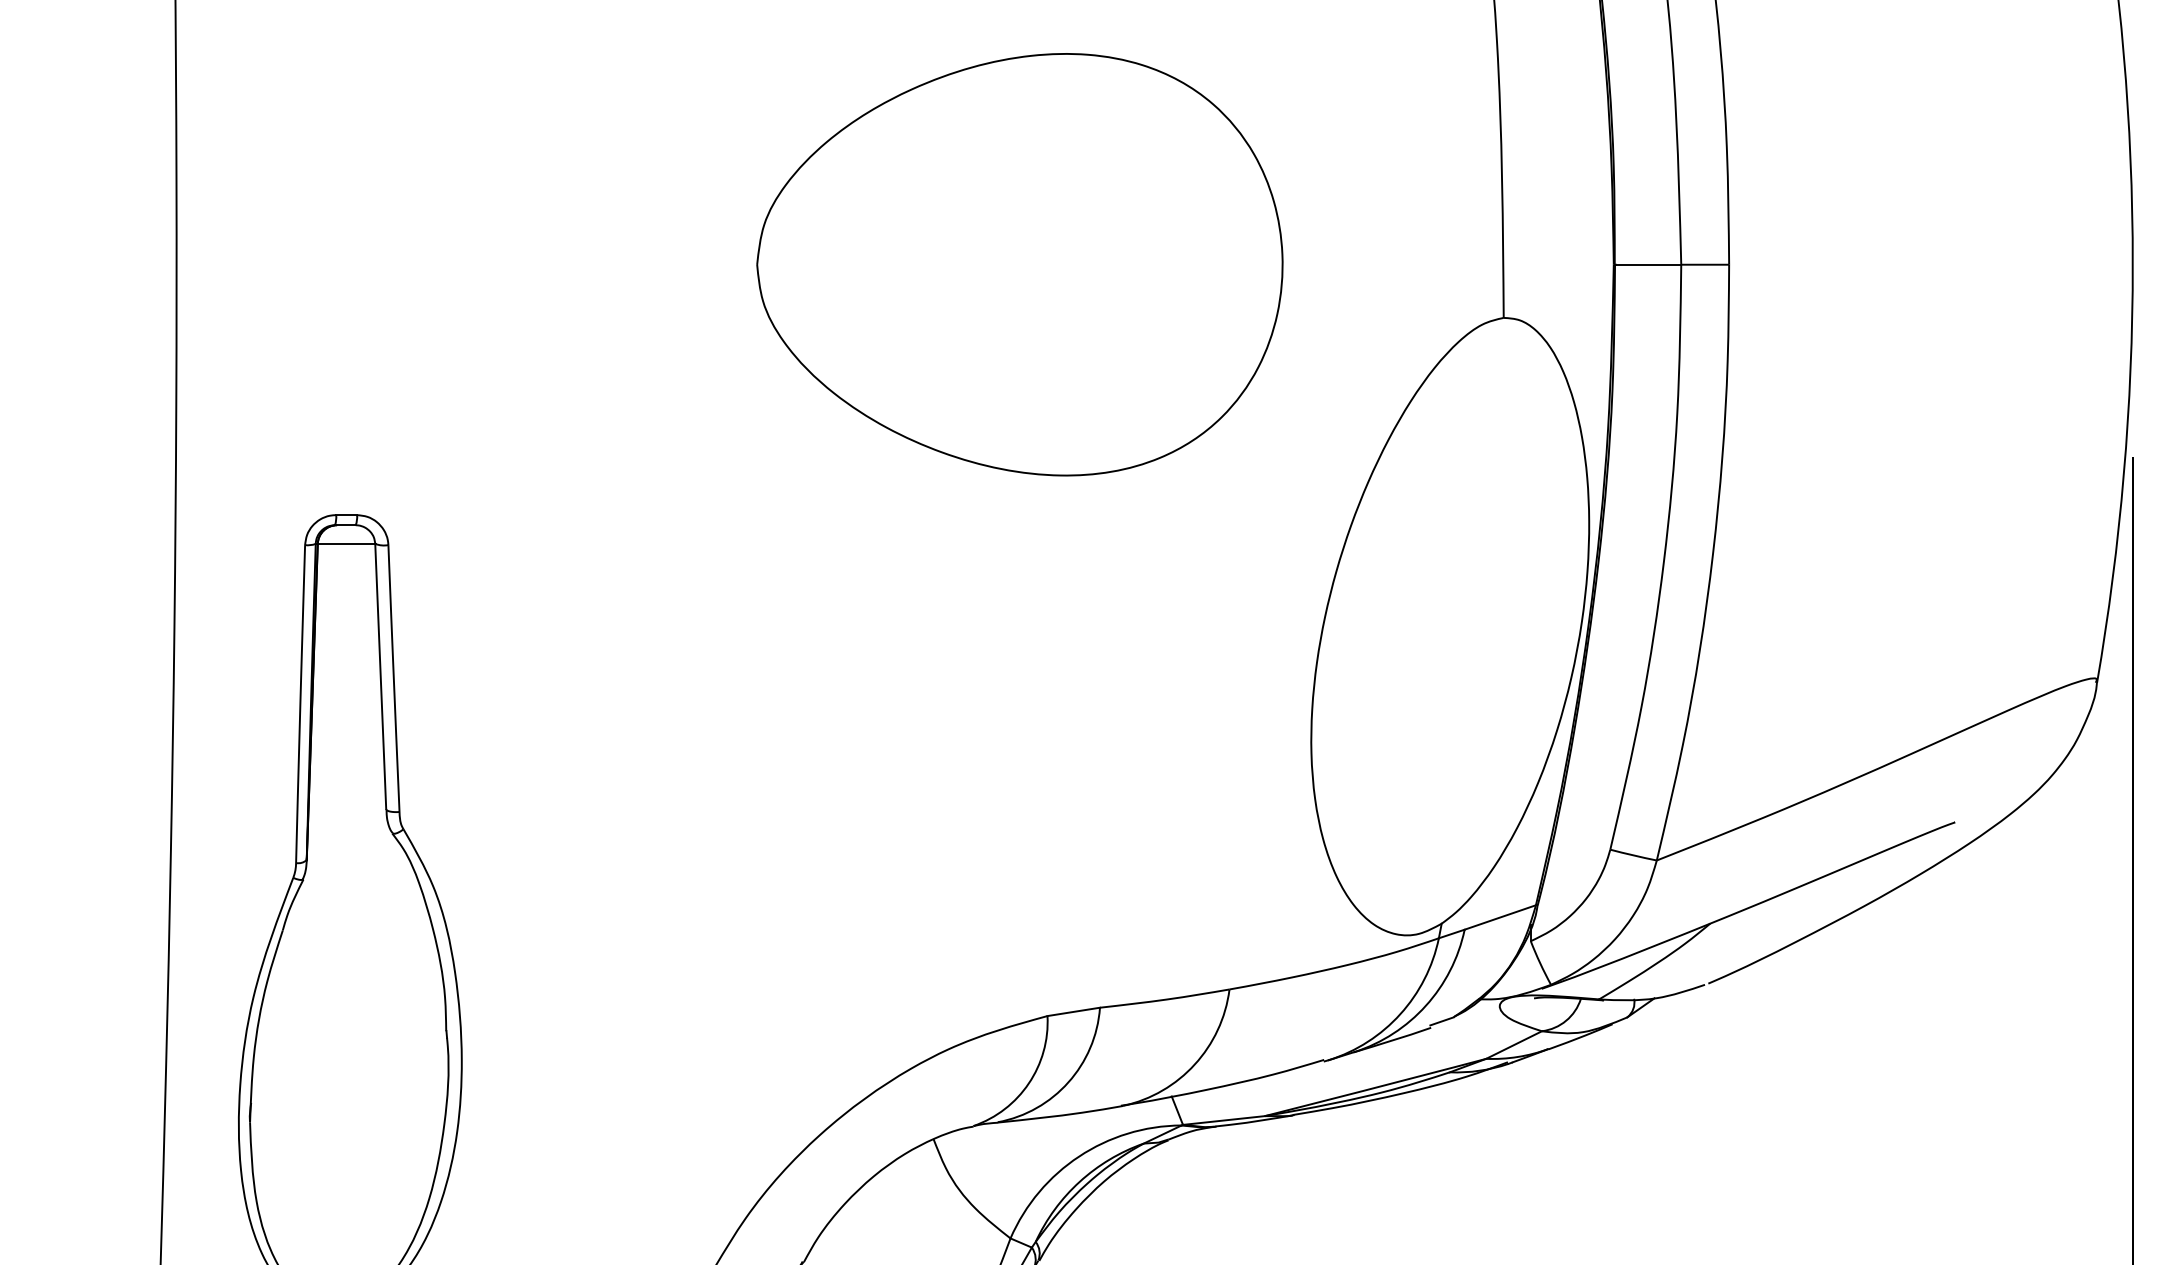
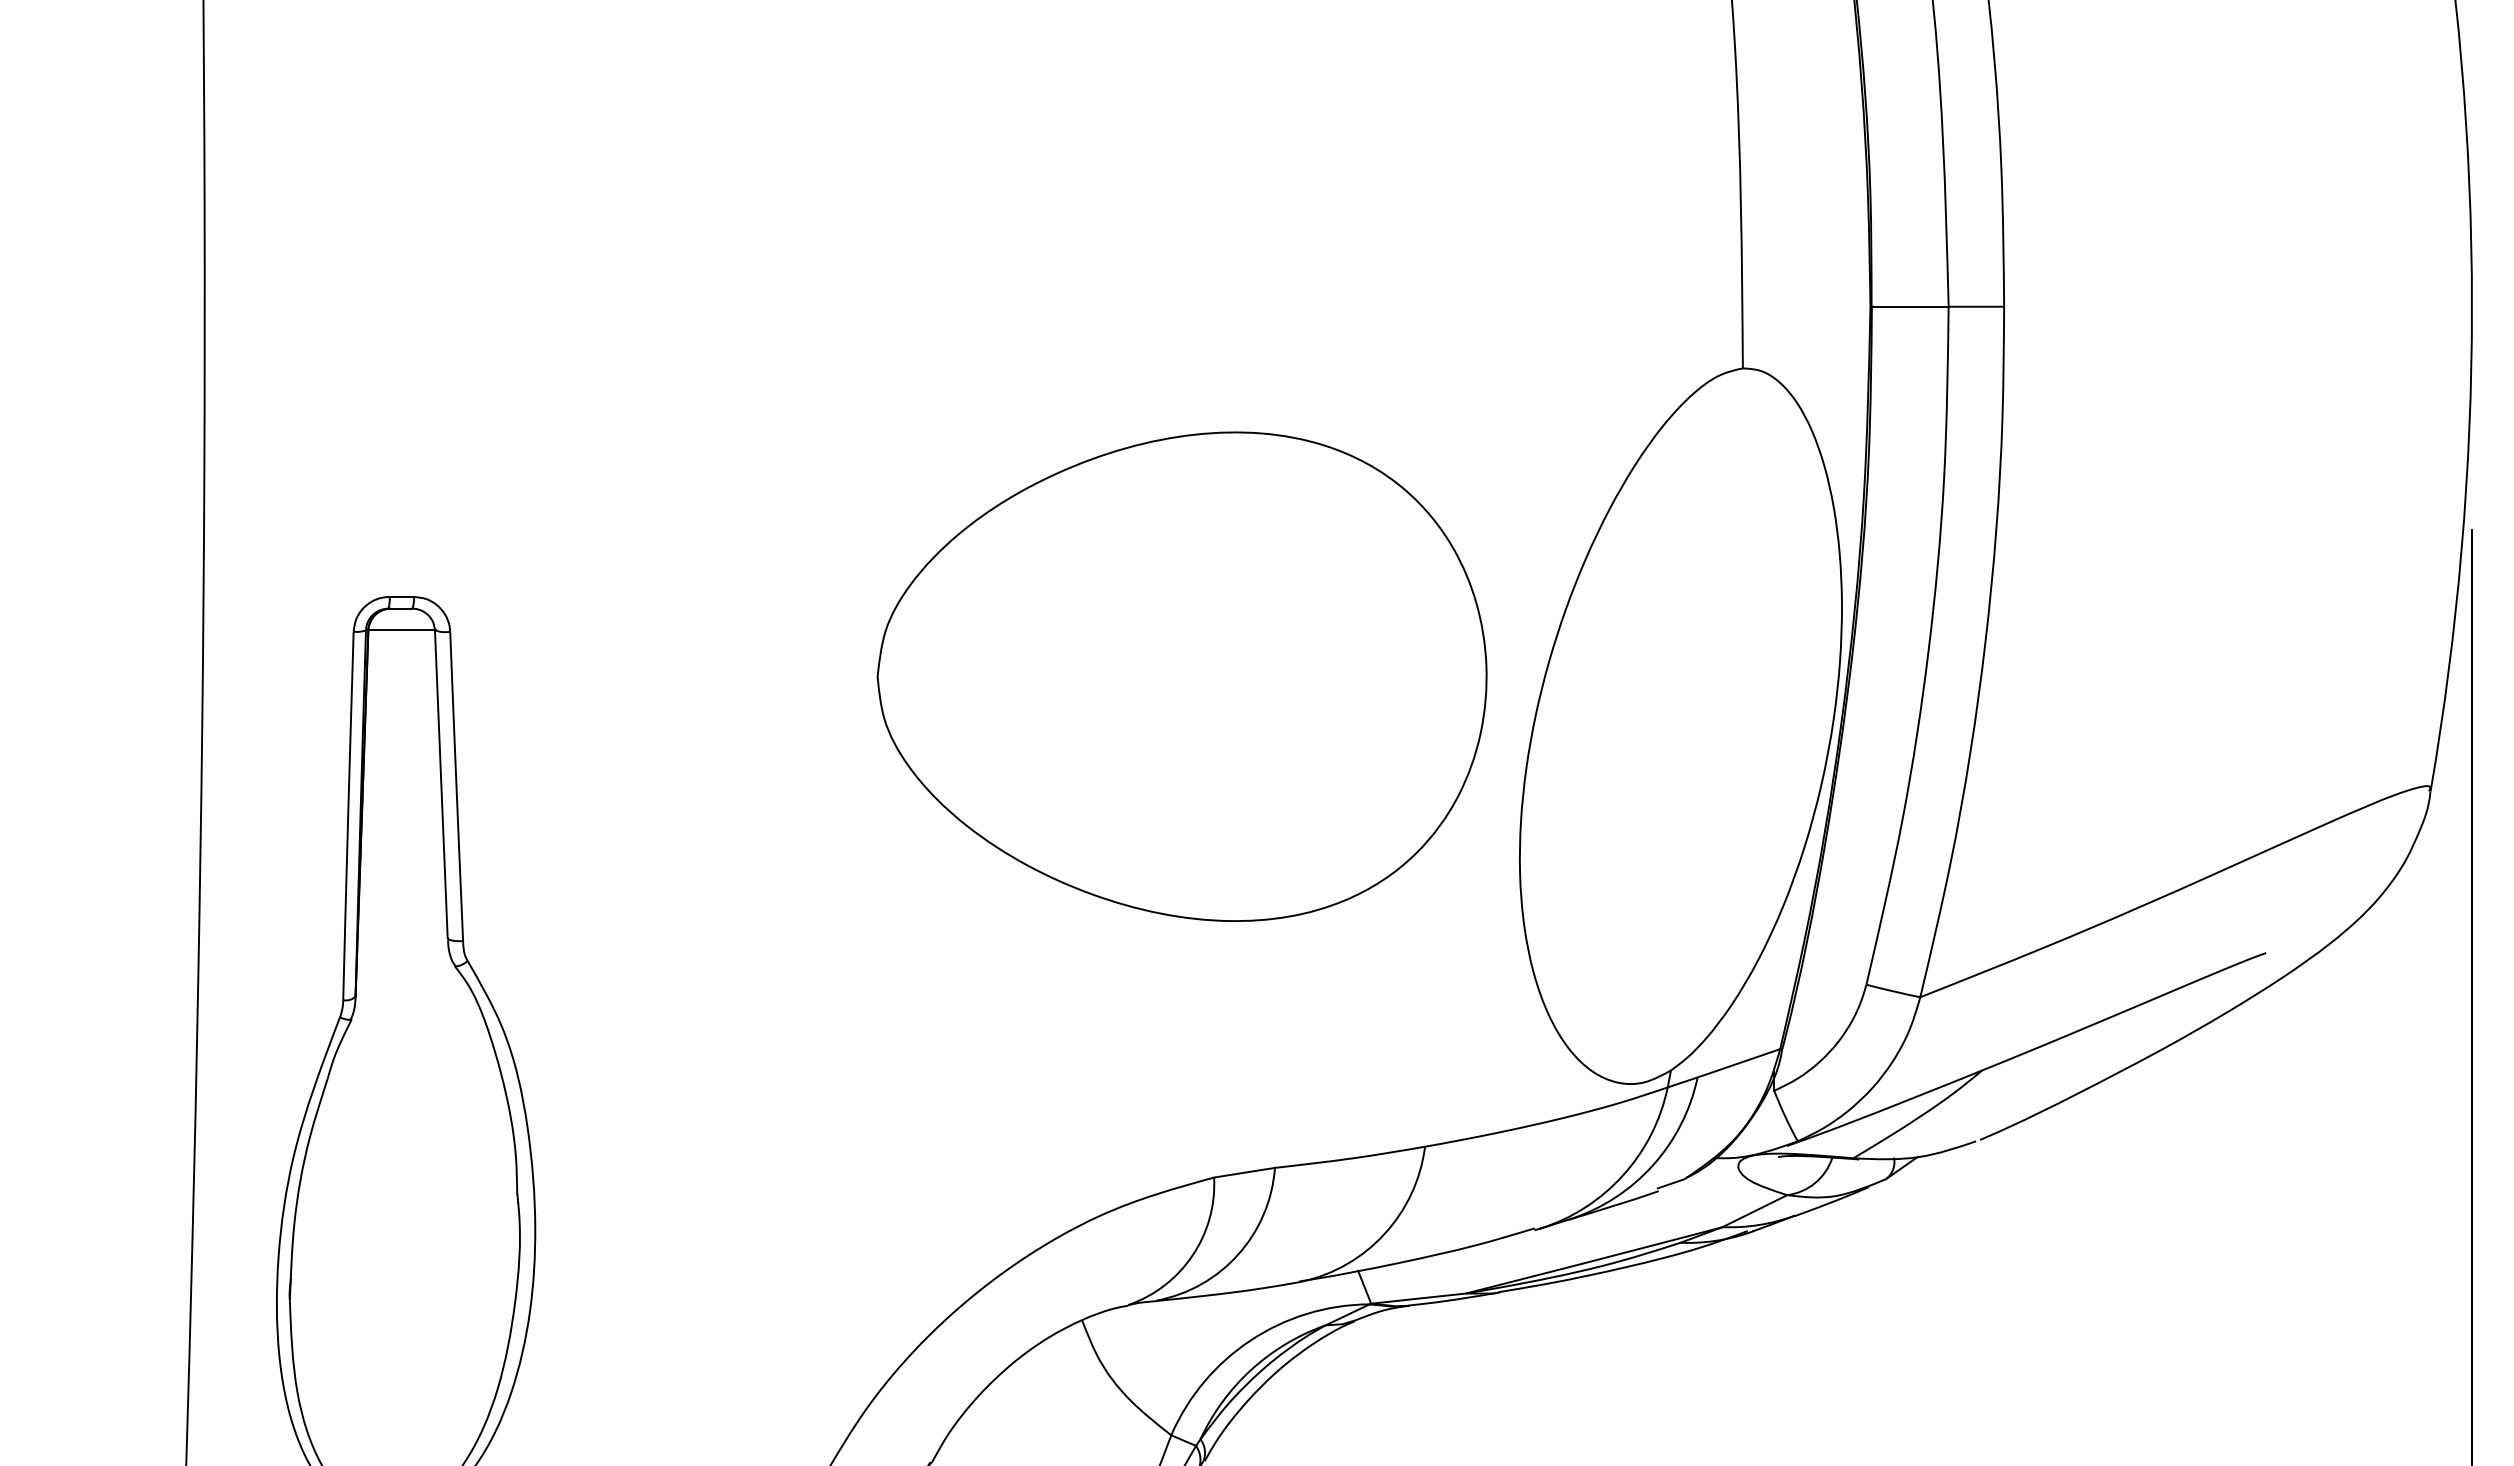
part: (1019, 264) -> (1181, 676), moved

